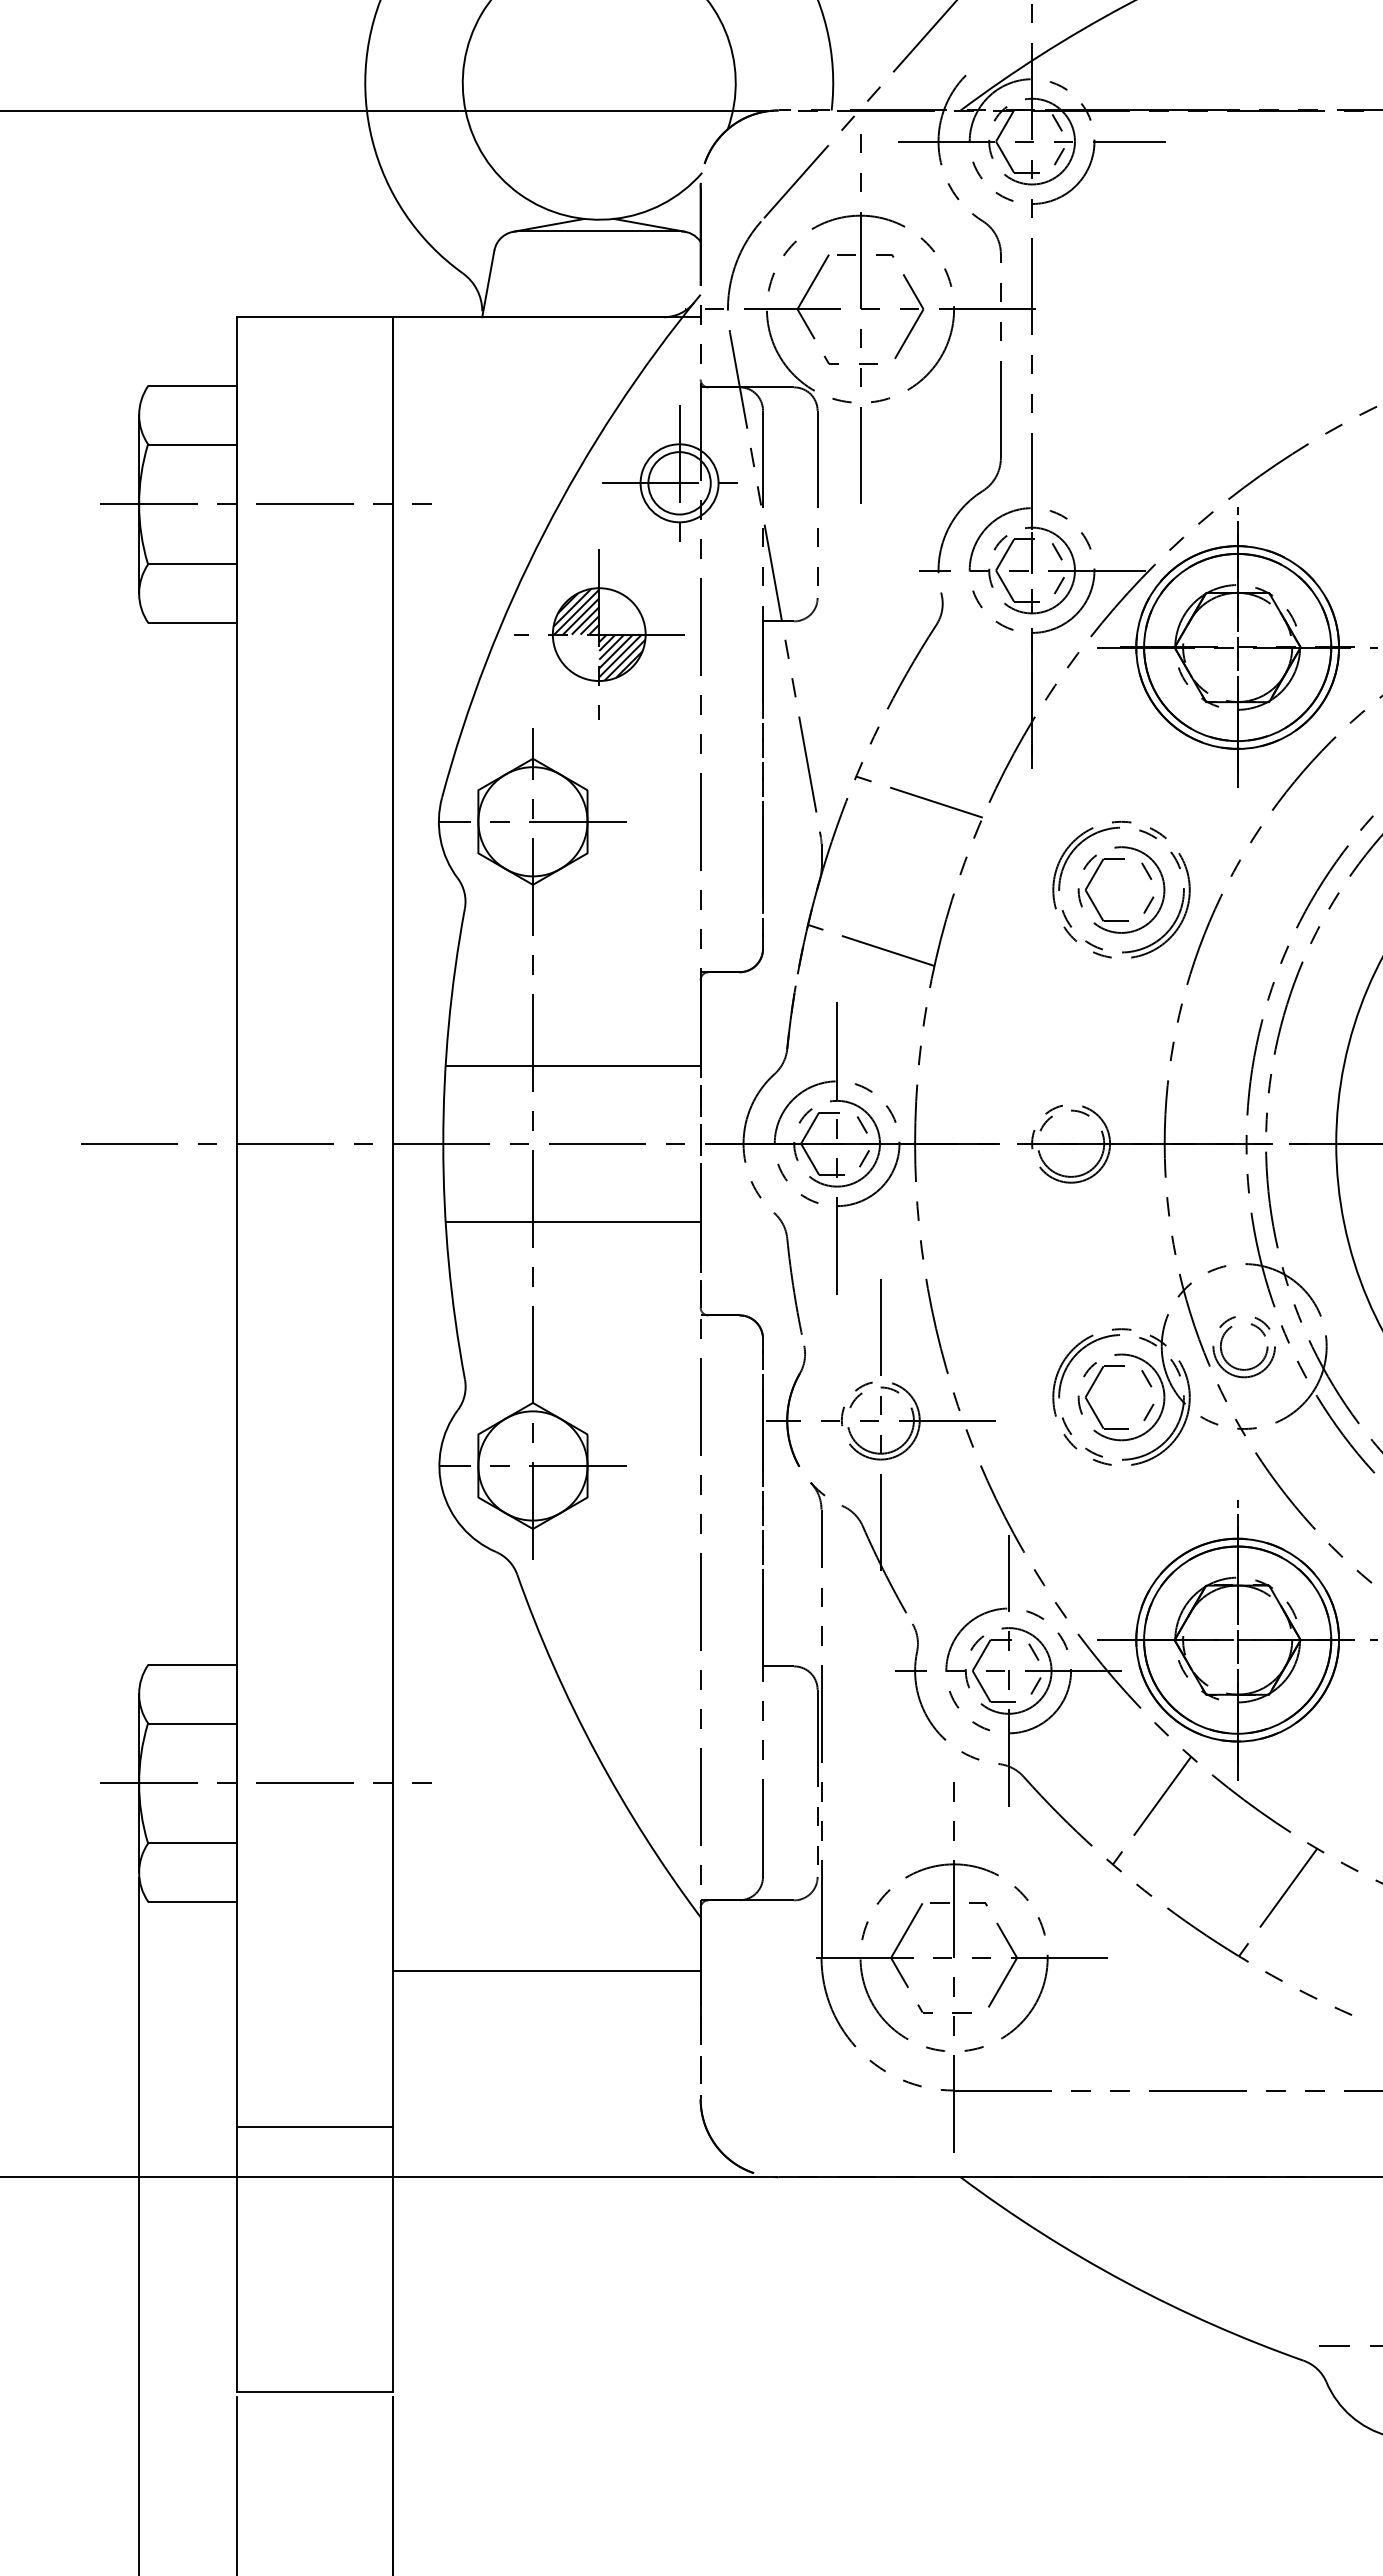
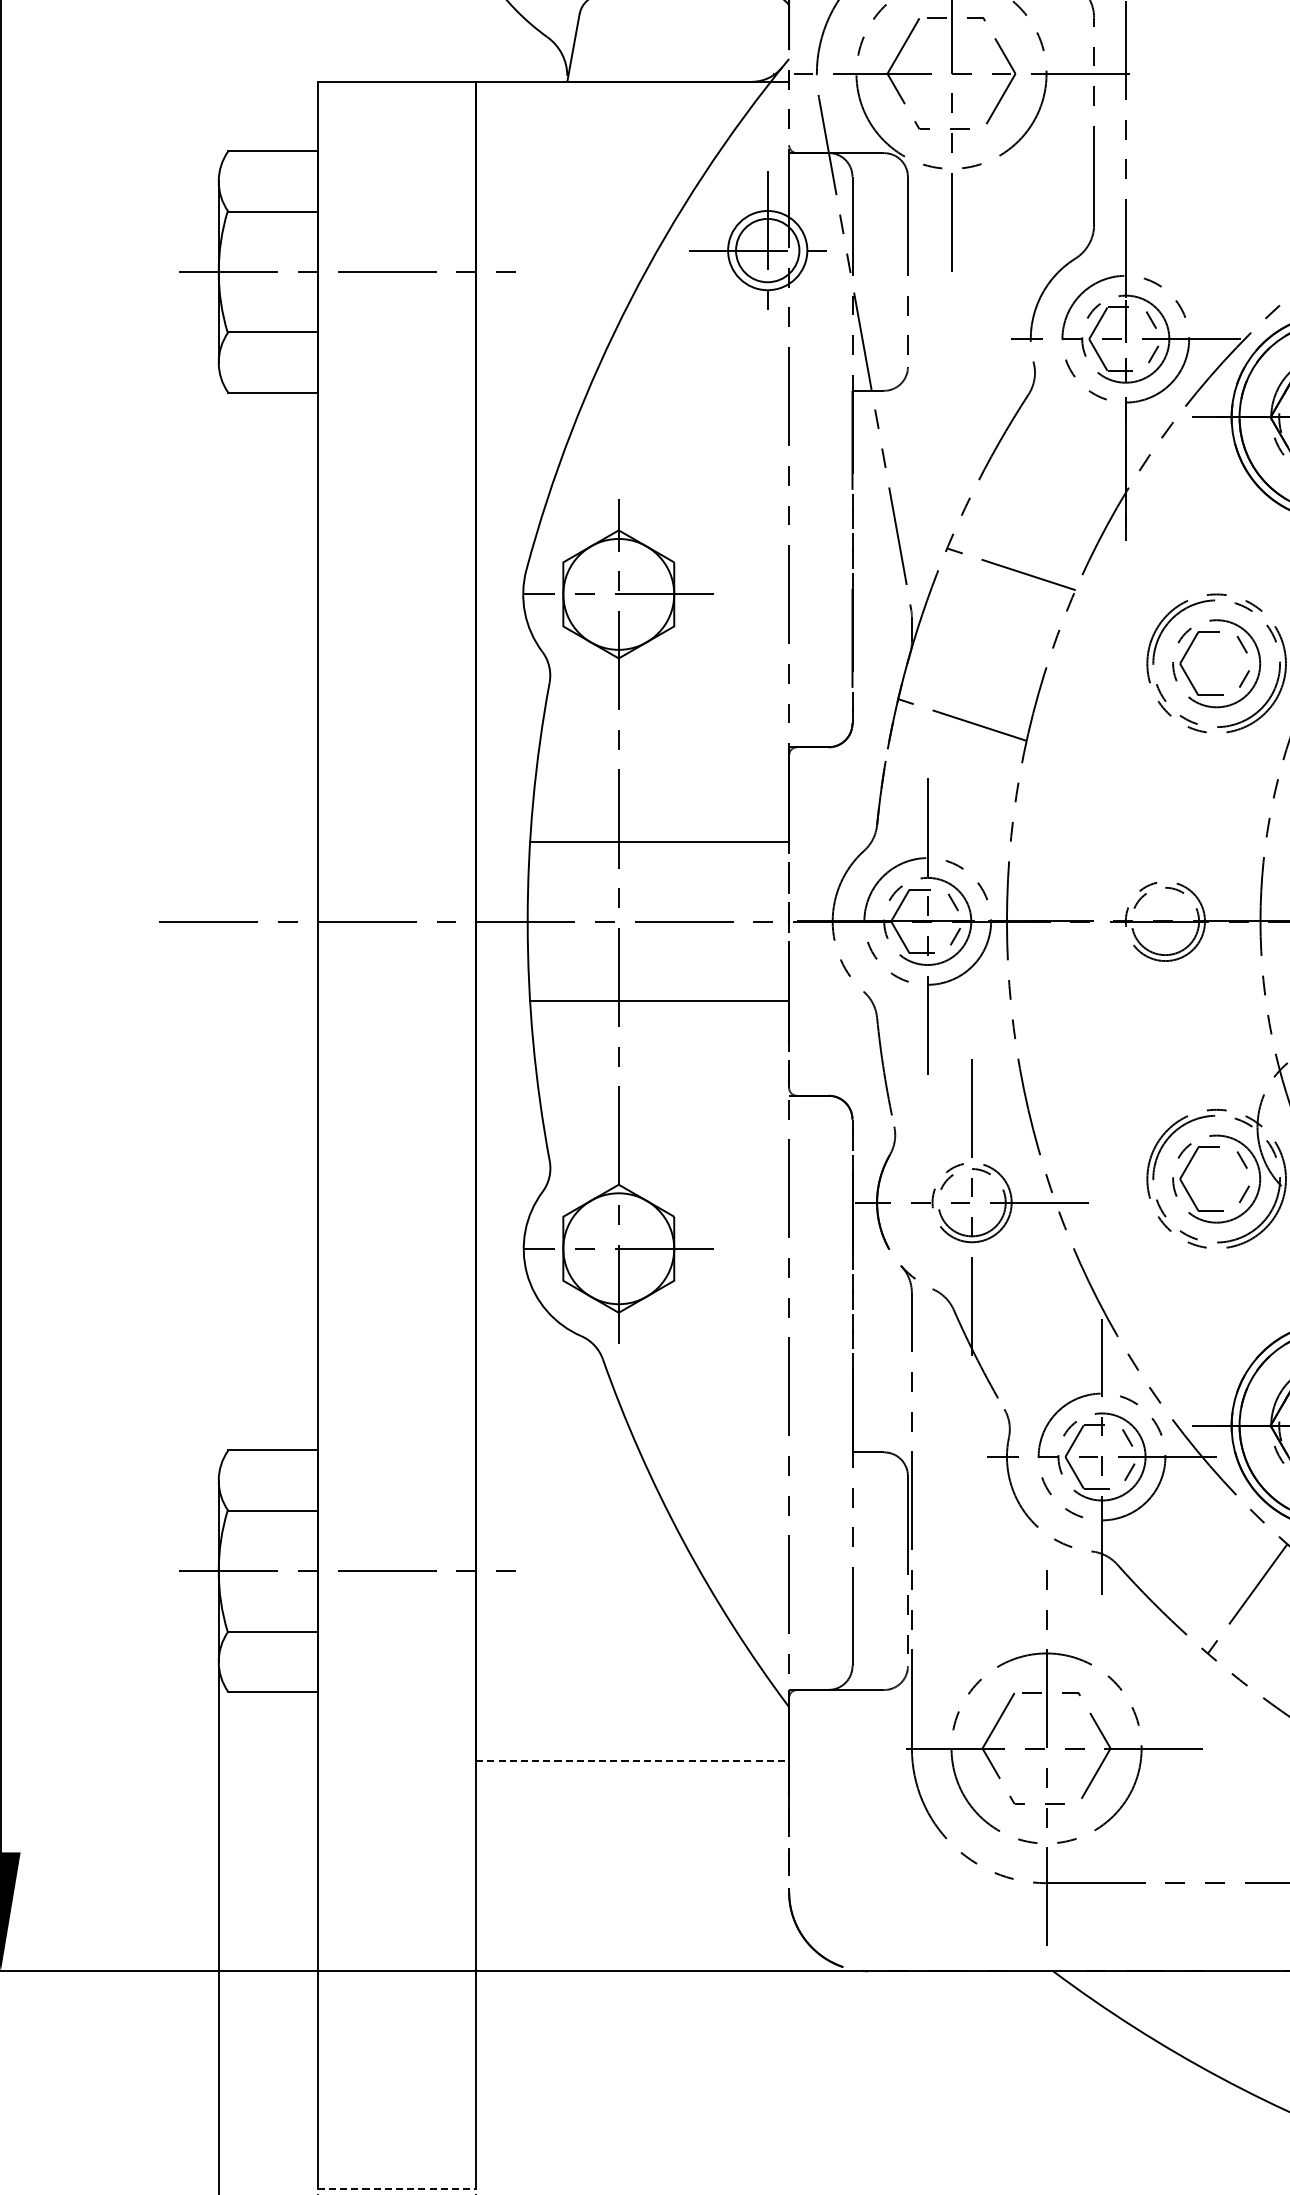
part: (599, 634) -> (686, 404), removed
line: (547, 1970) -> (633, 1761), solid -> dashed
line: (314, 2126) -> (396, 1919), removed
line: (314, 2391) -> (396, 2188), solid -> dashed

